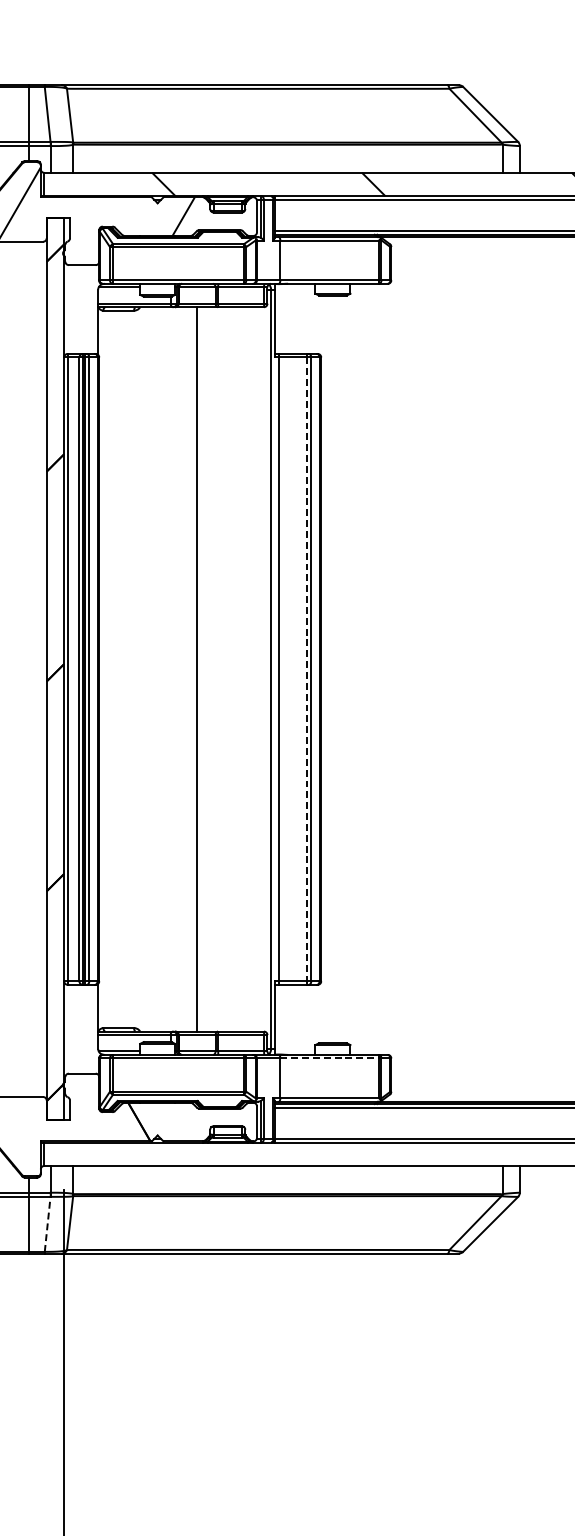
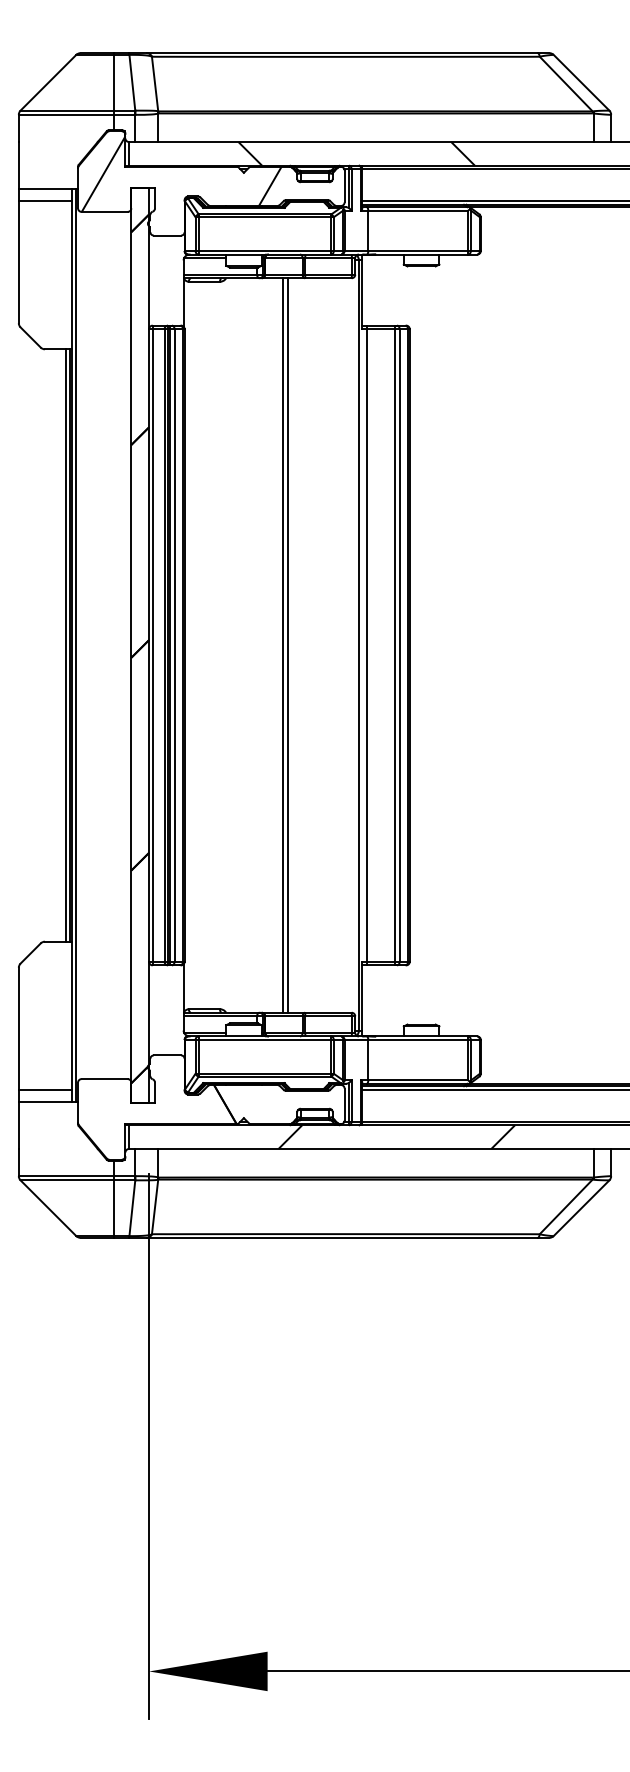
line: (201, 669) -> (288, 645), added
line: (307, 670) -> (395, 646), dashed -> solid
line: (329, 1058) -> (418, 1040), dashed -> solid
hatch: (308, 1154) -> (396, 1137), added
line: (47, 1223) -> (132, 1207), dashed -> solid

